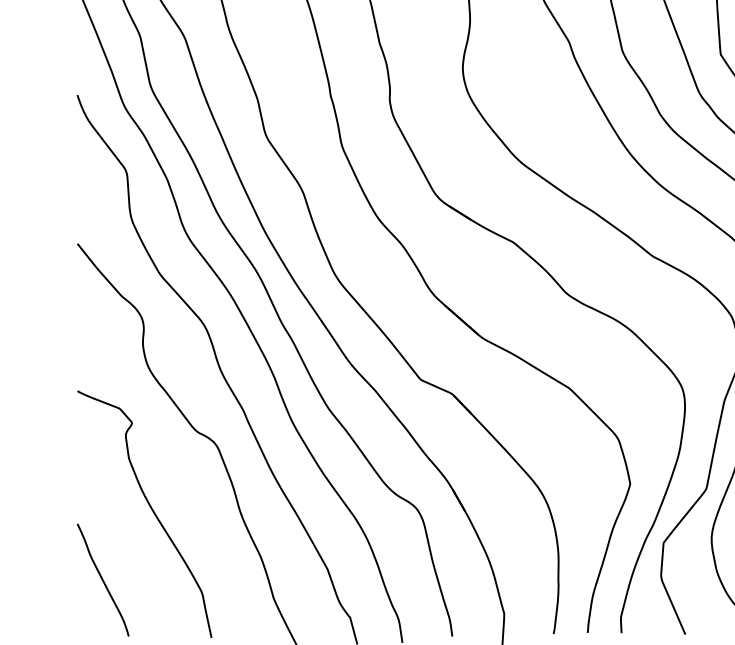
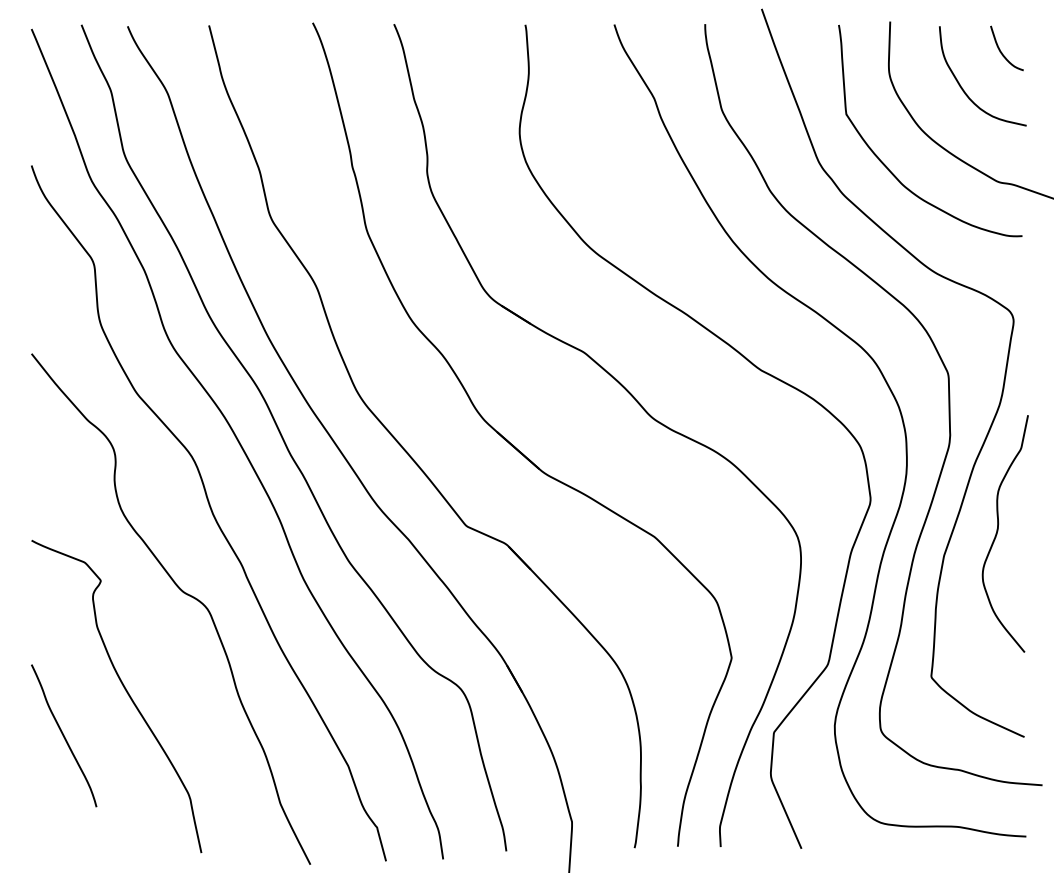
curve: (103, 579) -> (64, 735), moved

